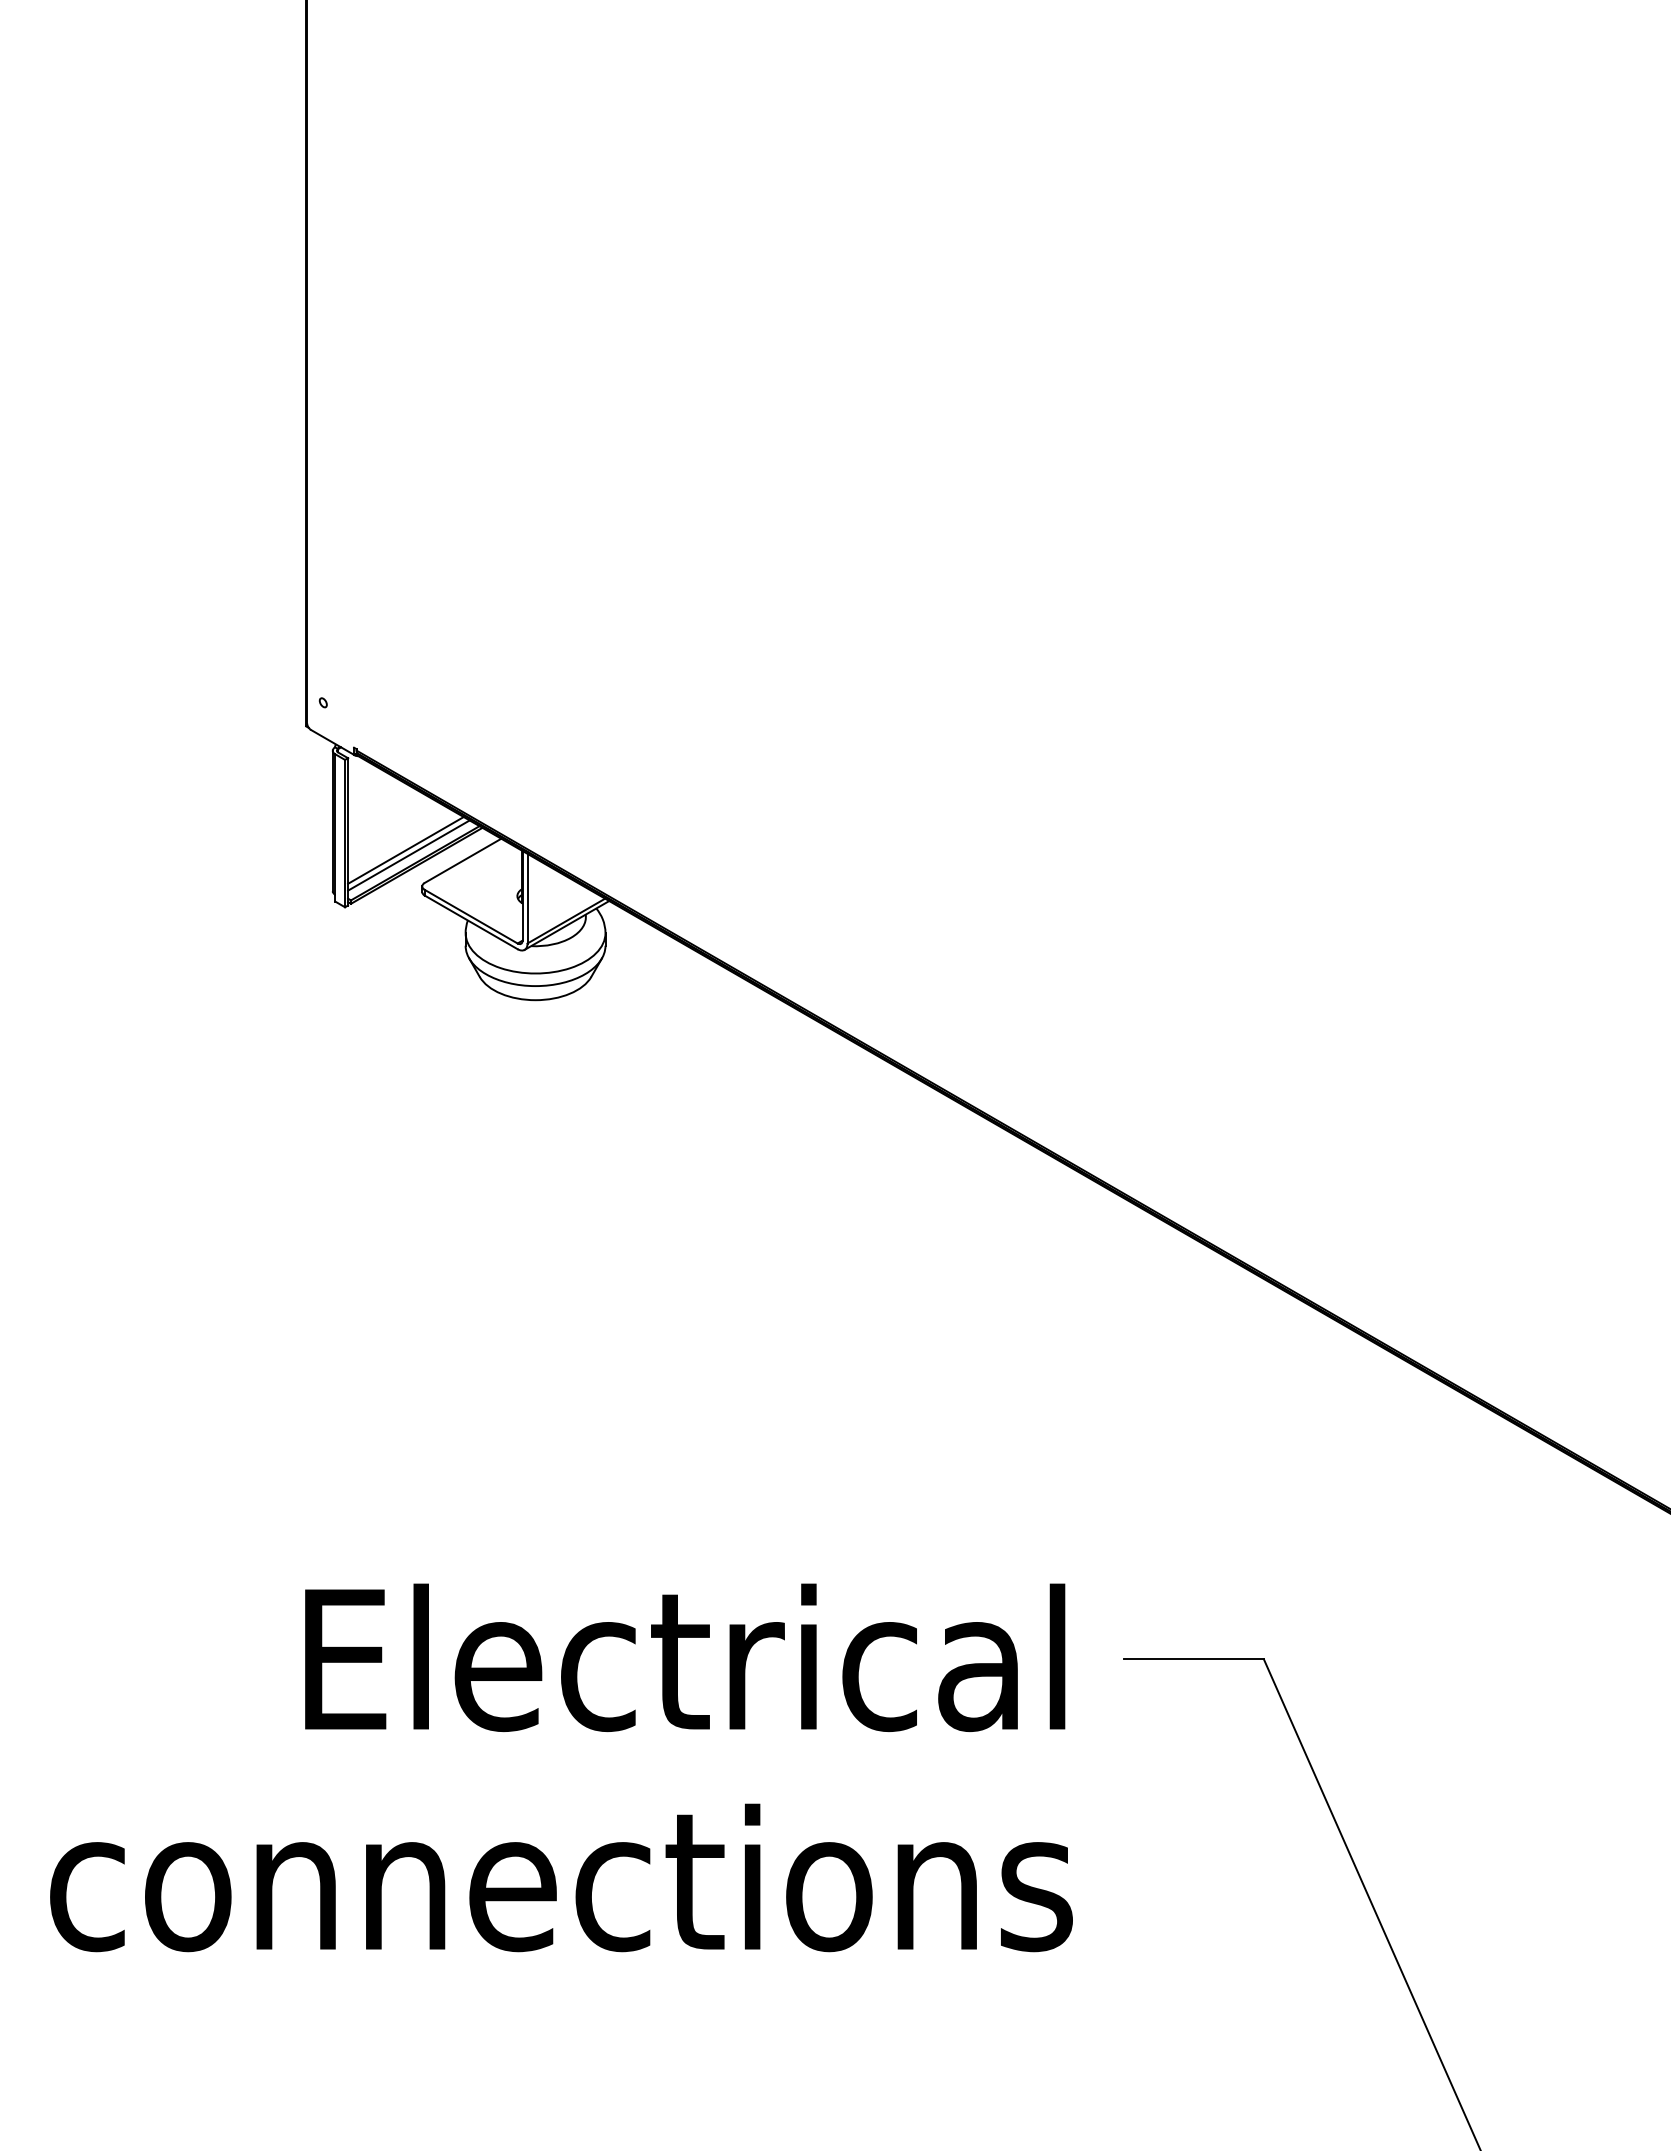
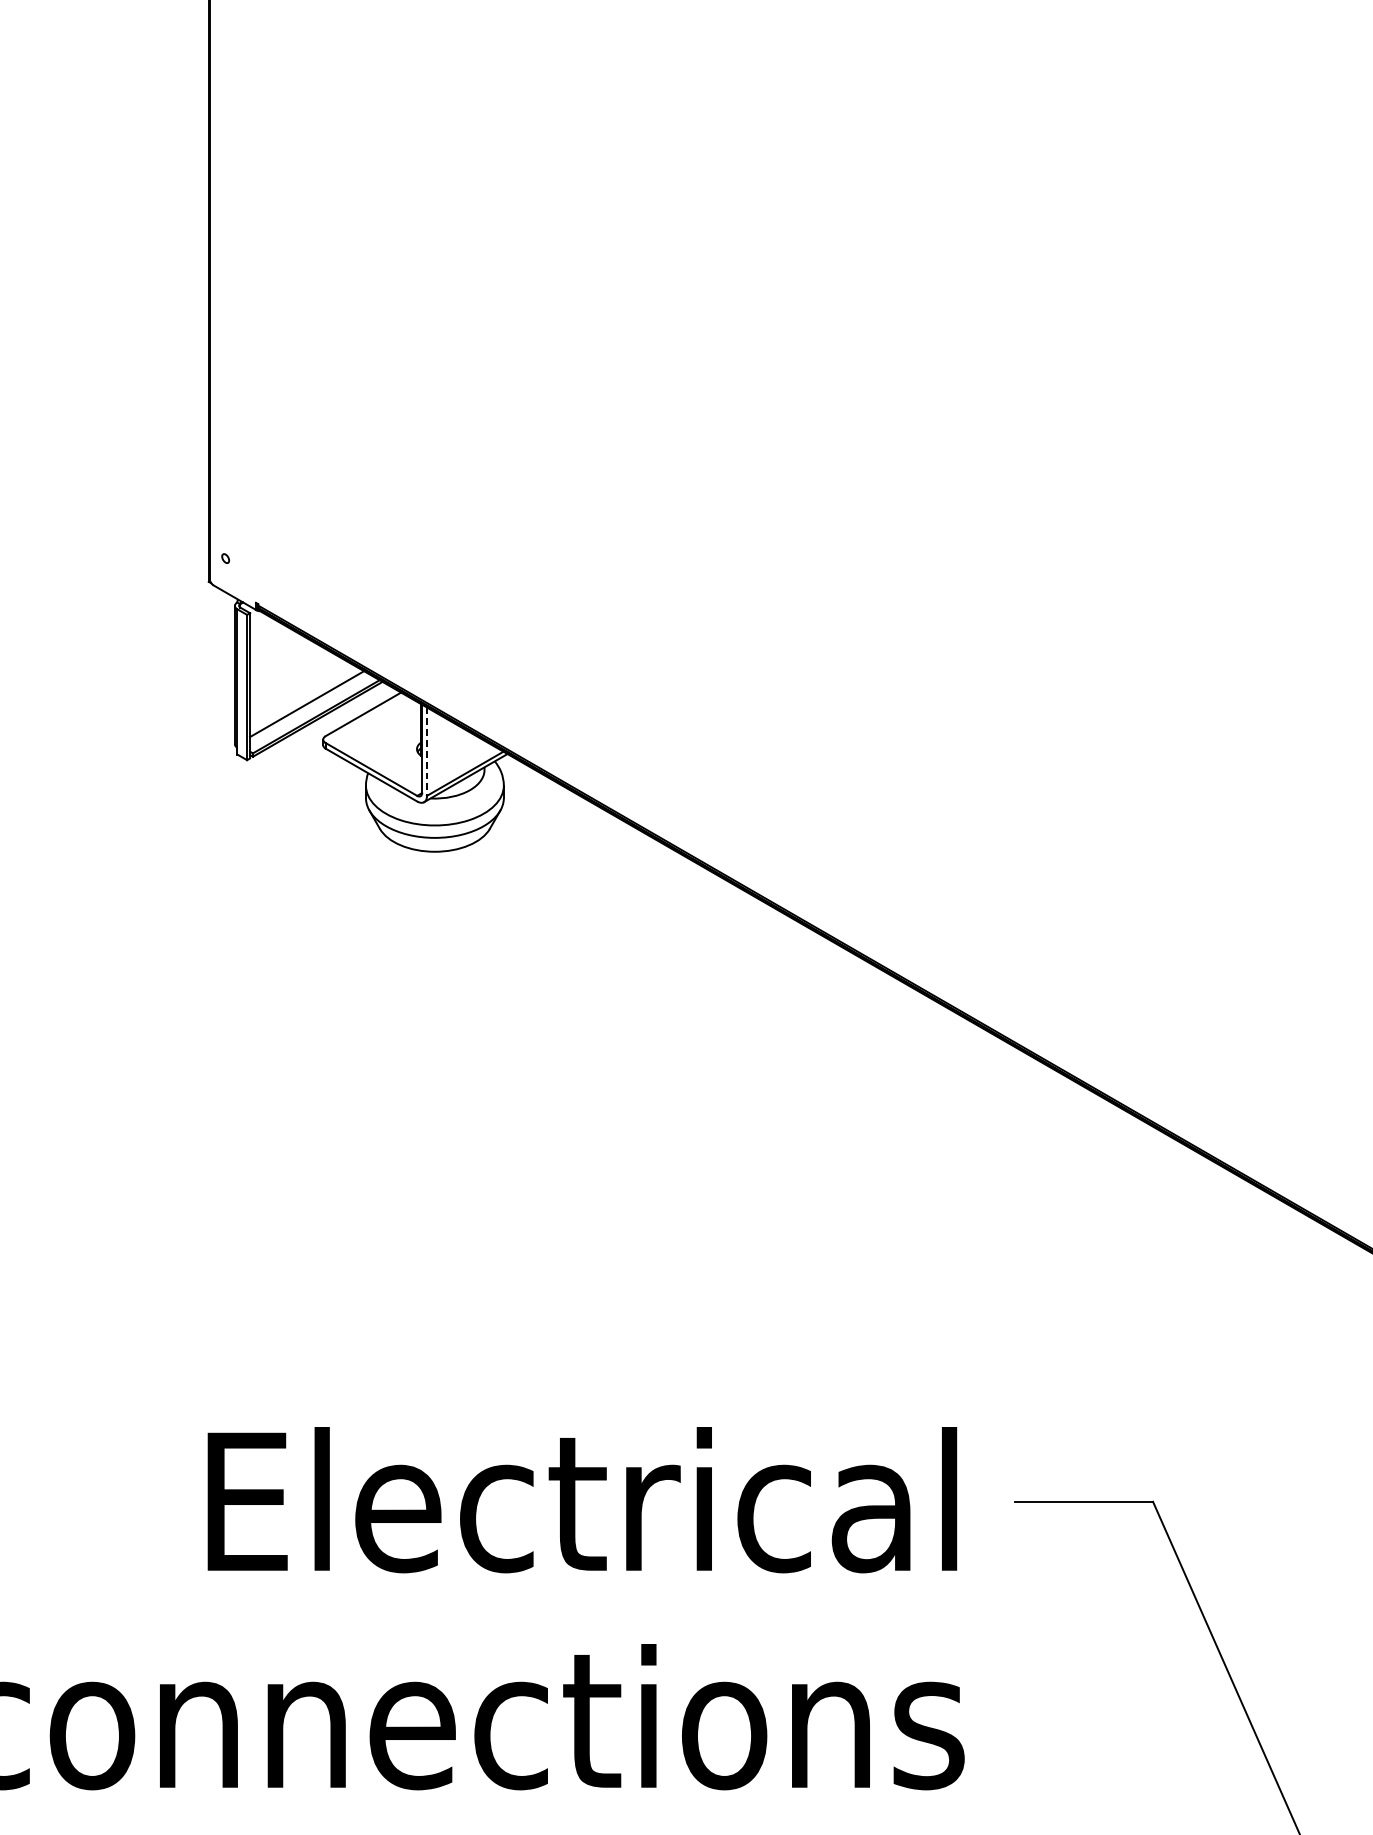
line: (408, 855) -> (309, 709), removed
line: (527, 898) -> (426, 751), solid -> dashed

